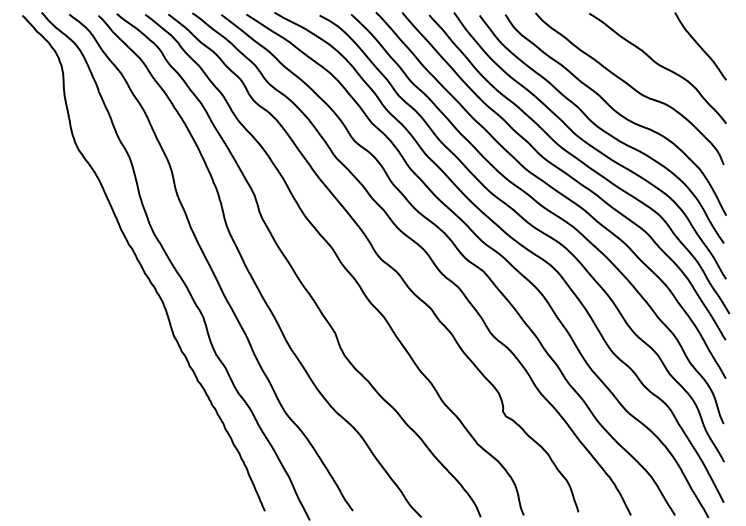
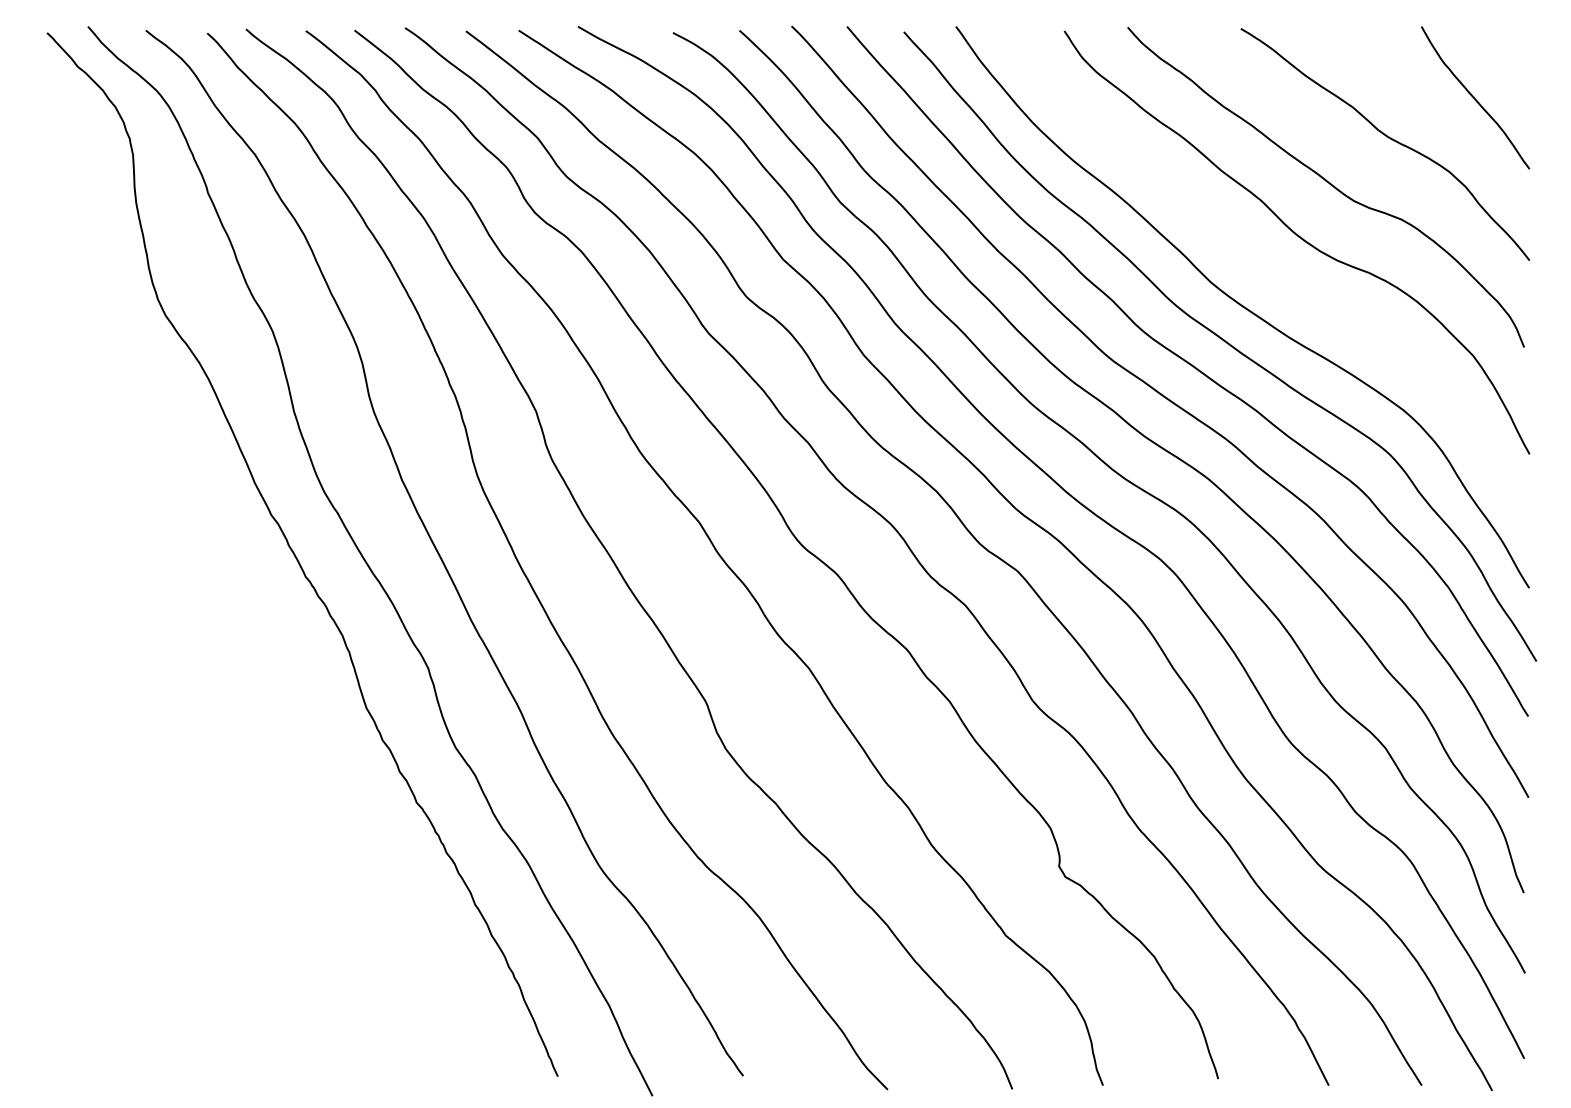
curve: (601, 129) -> (1266, 272), removed

